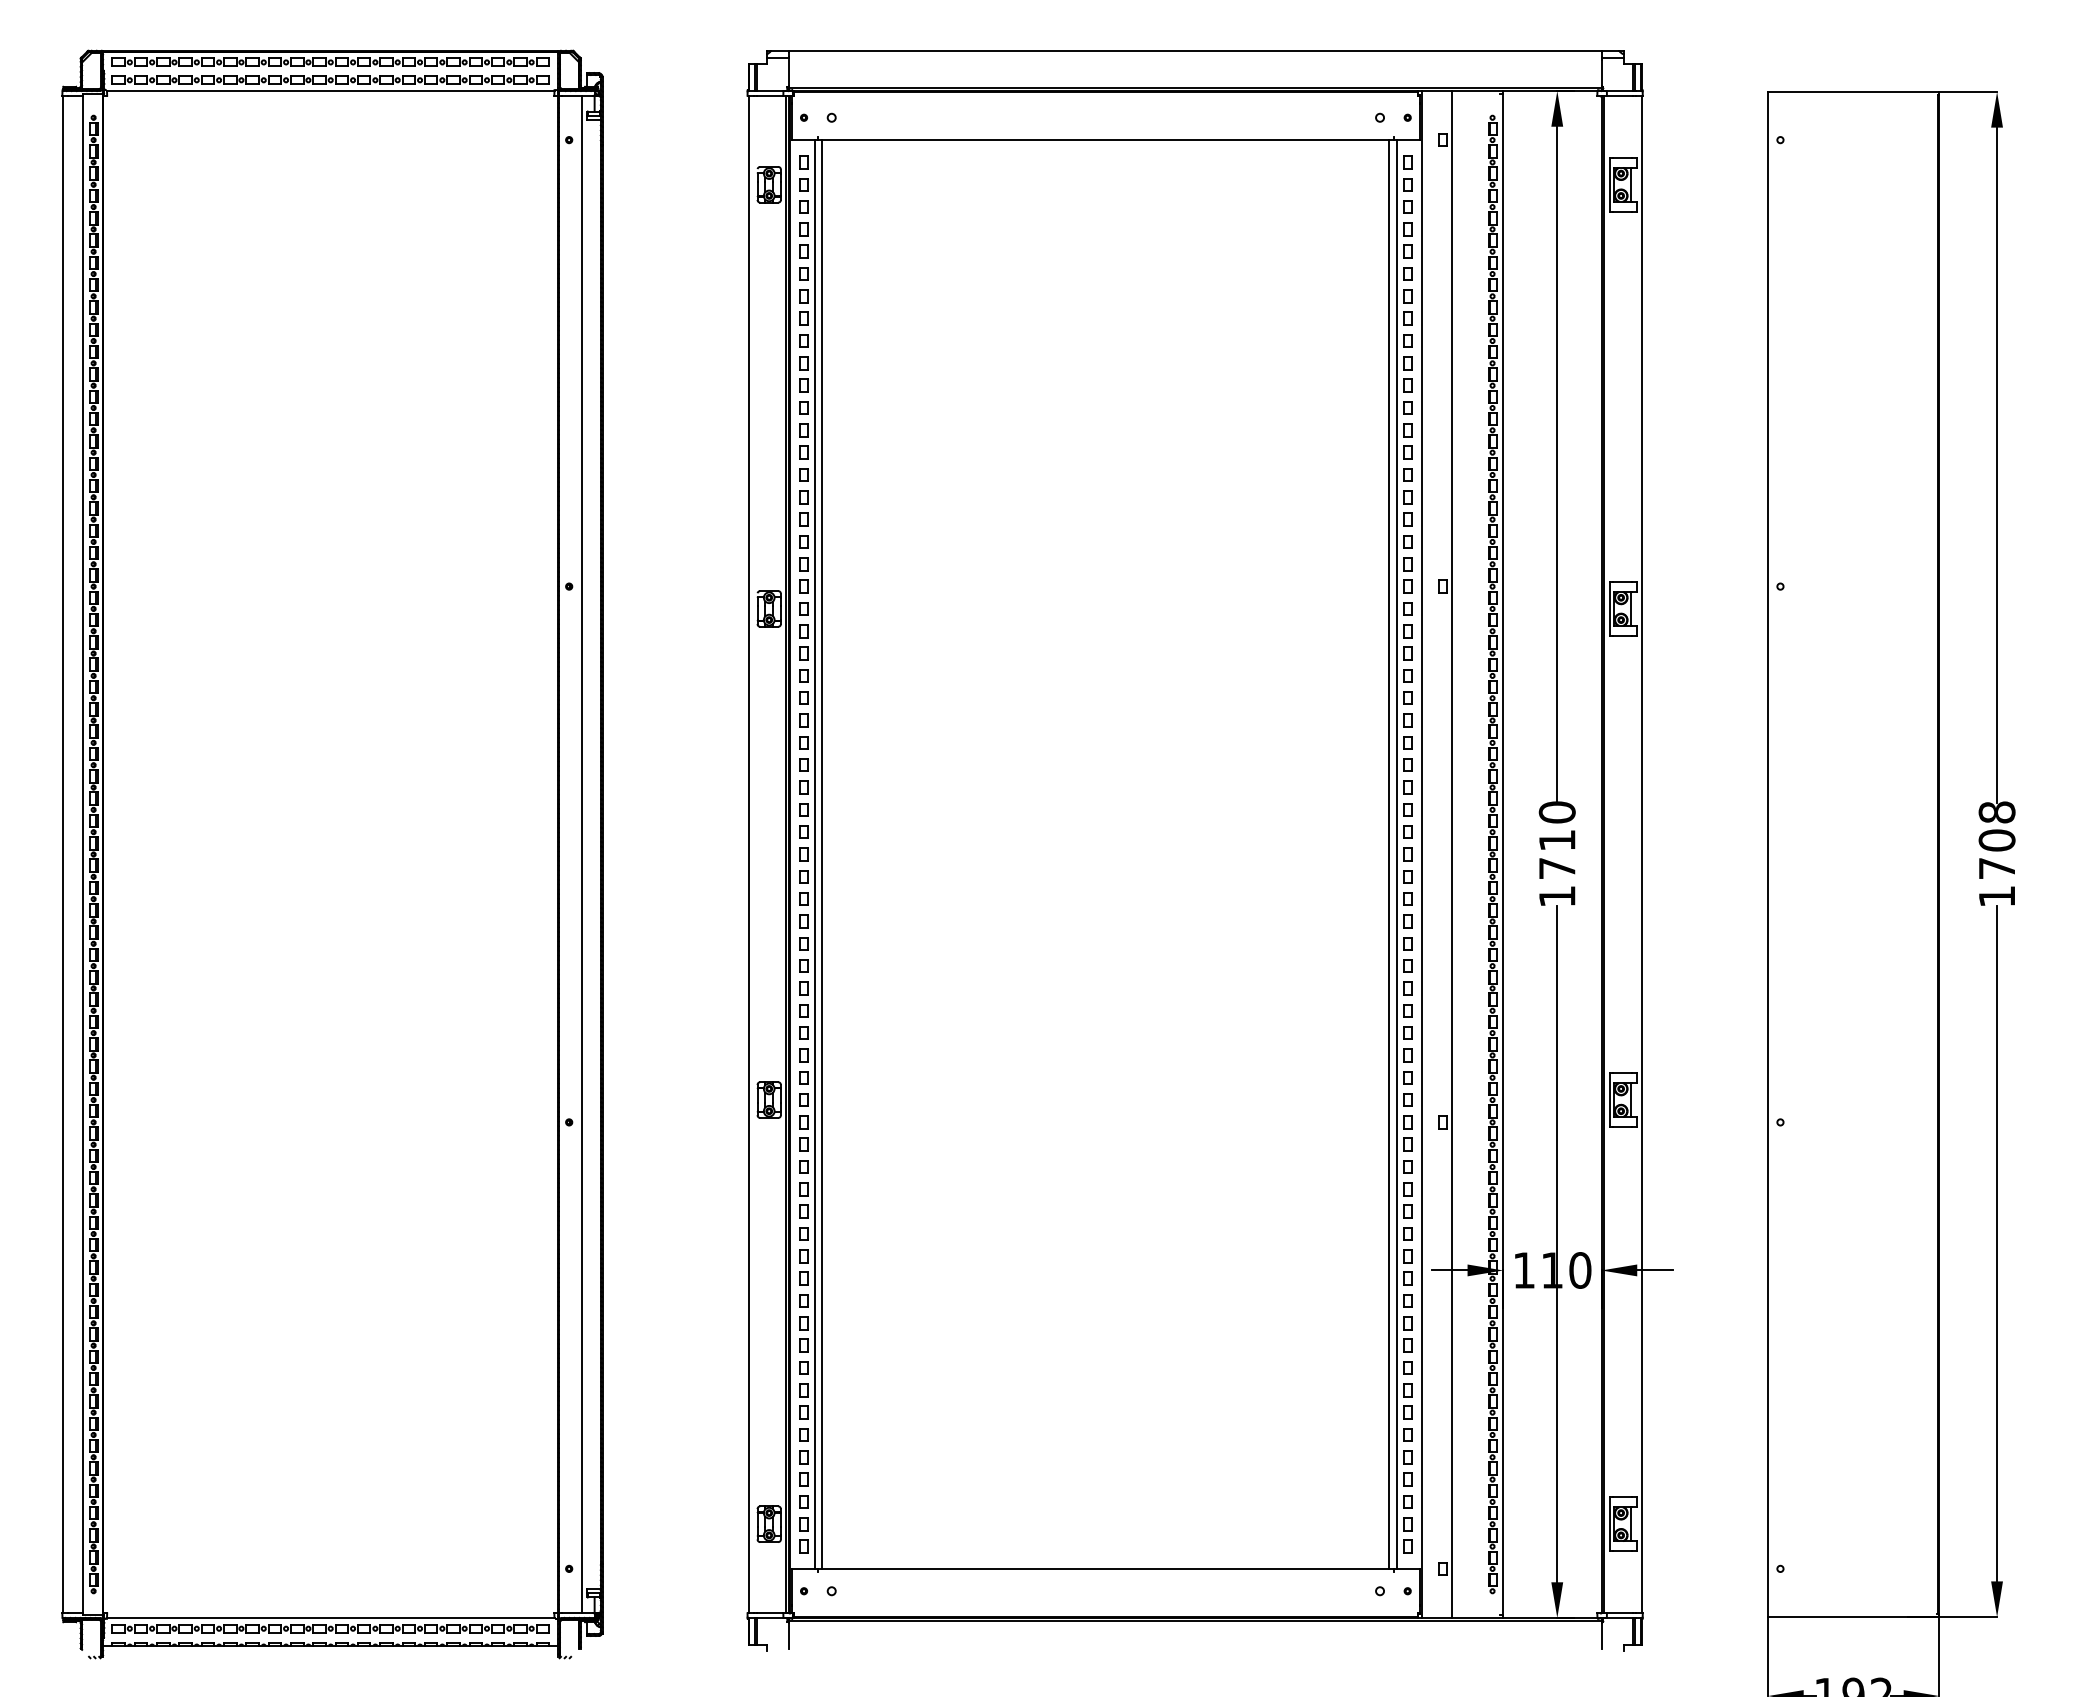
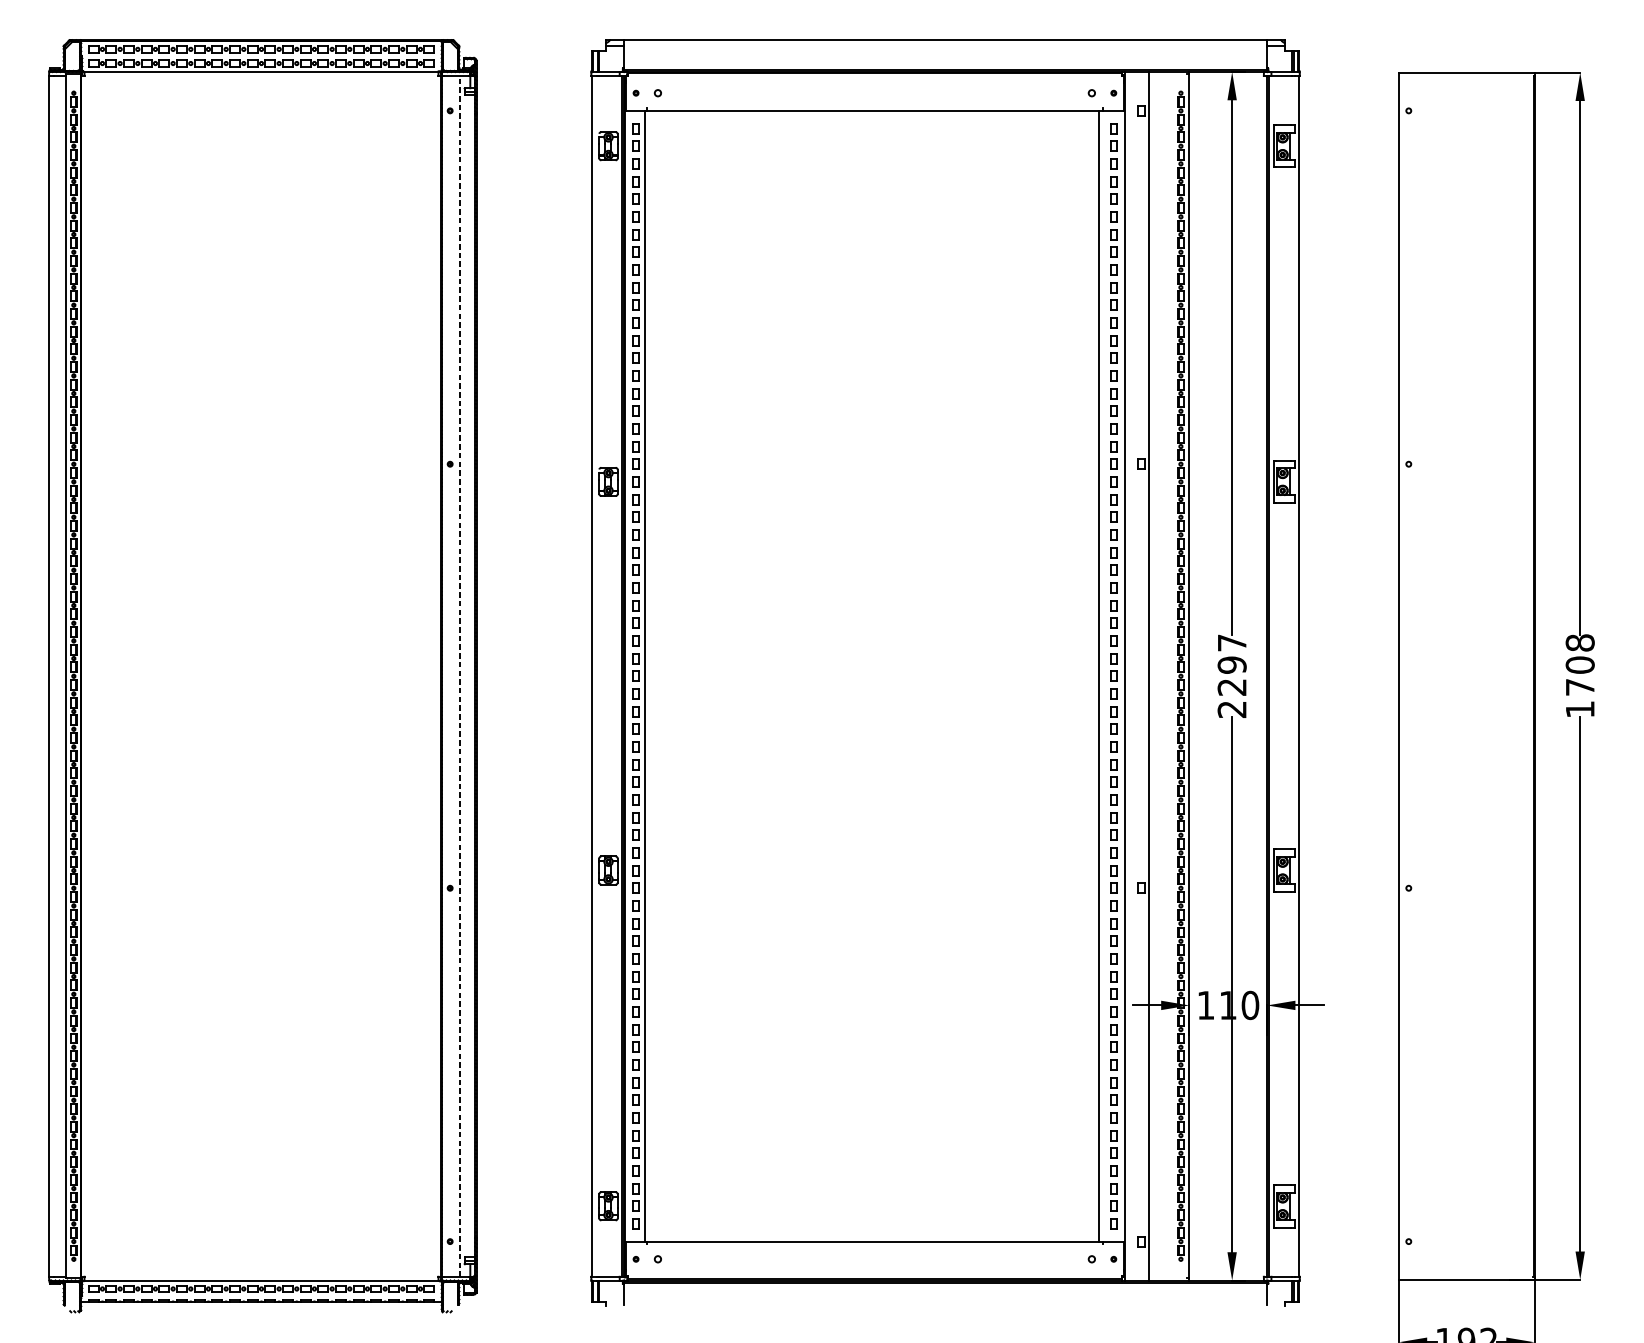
line: (581, 854) -> (459, 676), solid -> dashed
line: (822, 854) -> (650, 676), removed
line: (1397, 854) -> (1105, 676), removed
text: (1556, 854) -> (1231, 676), 1710 -> 2297

